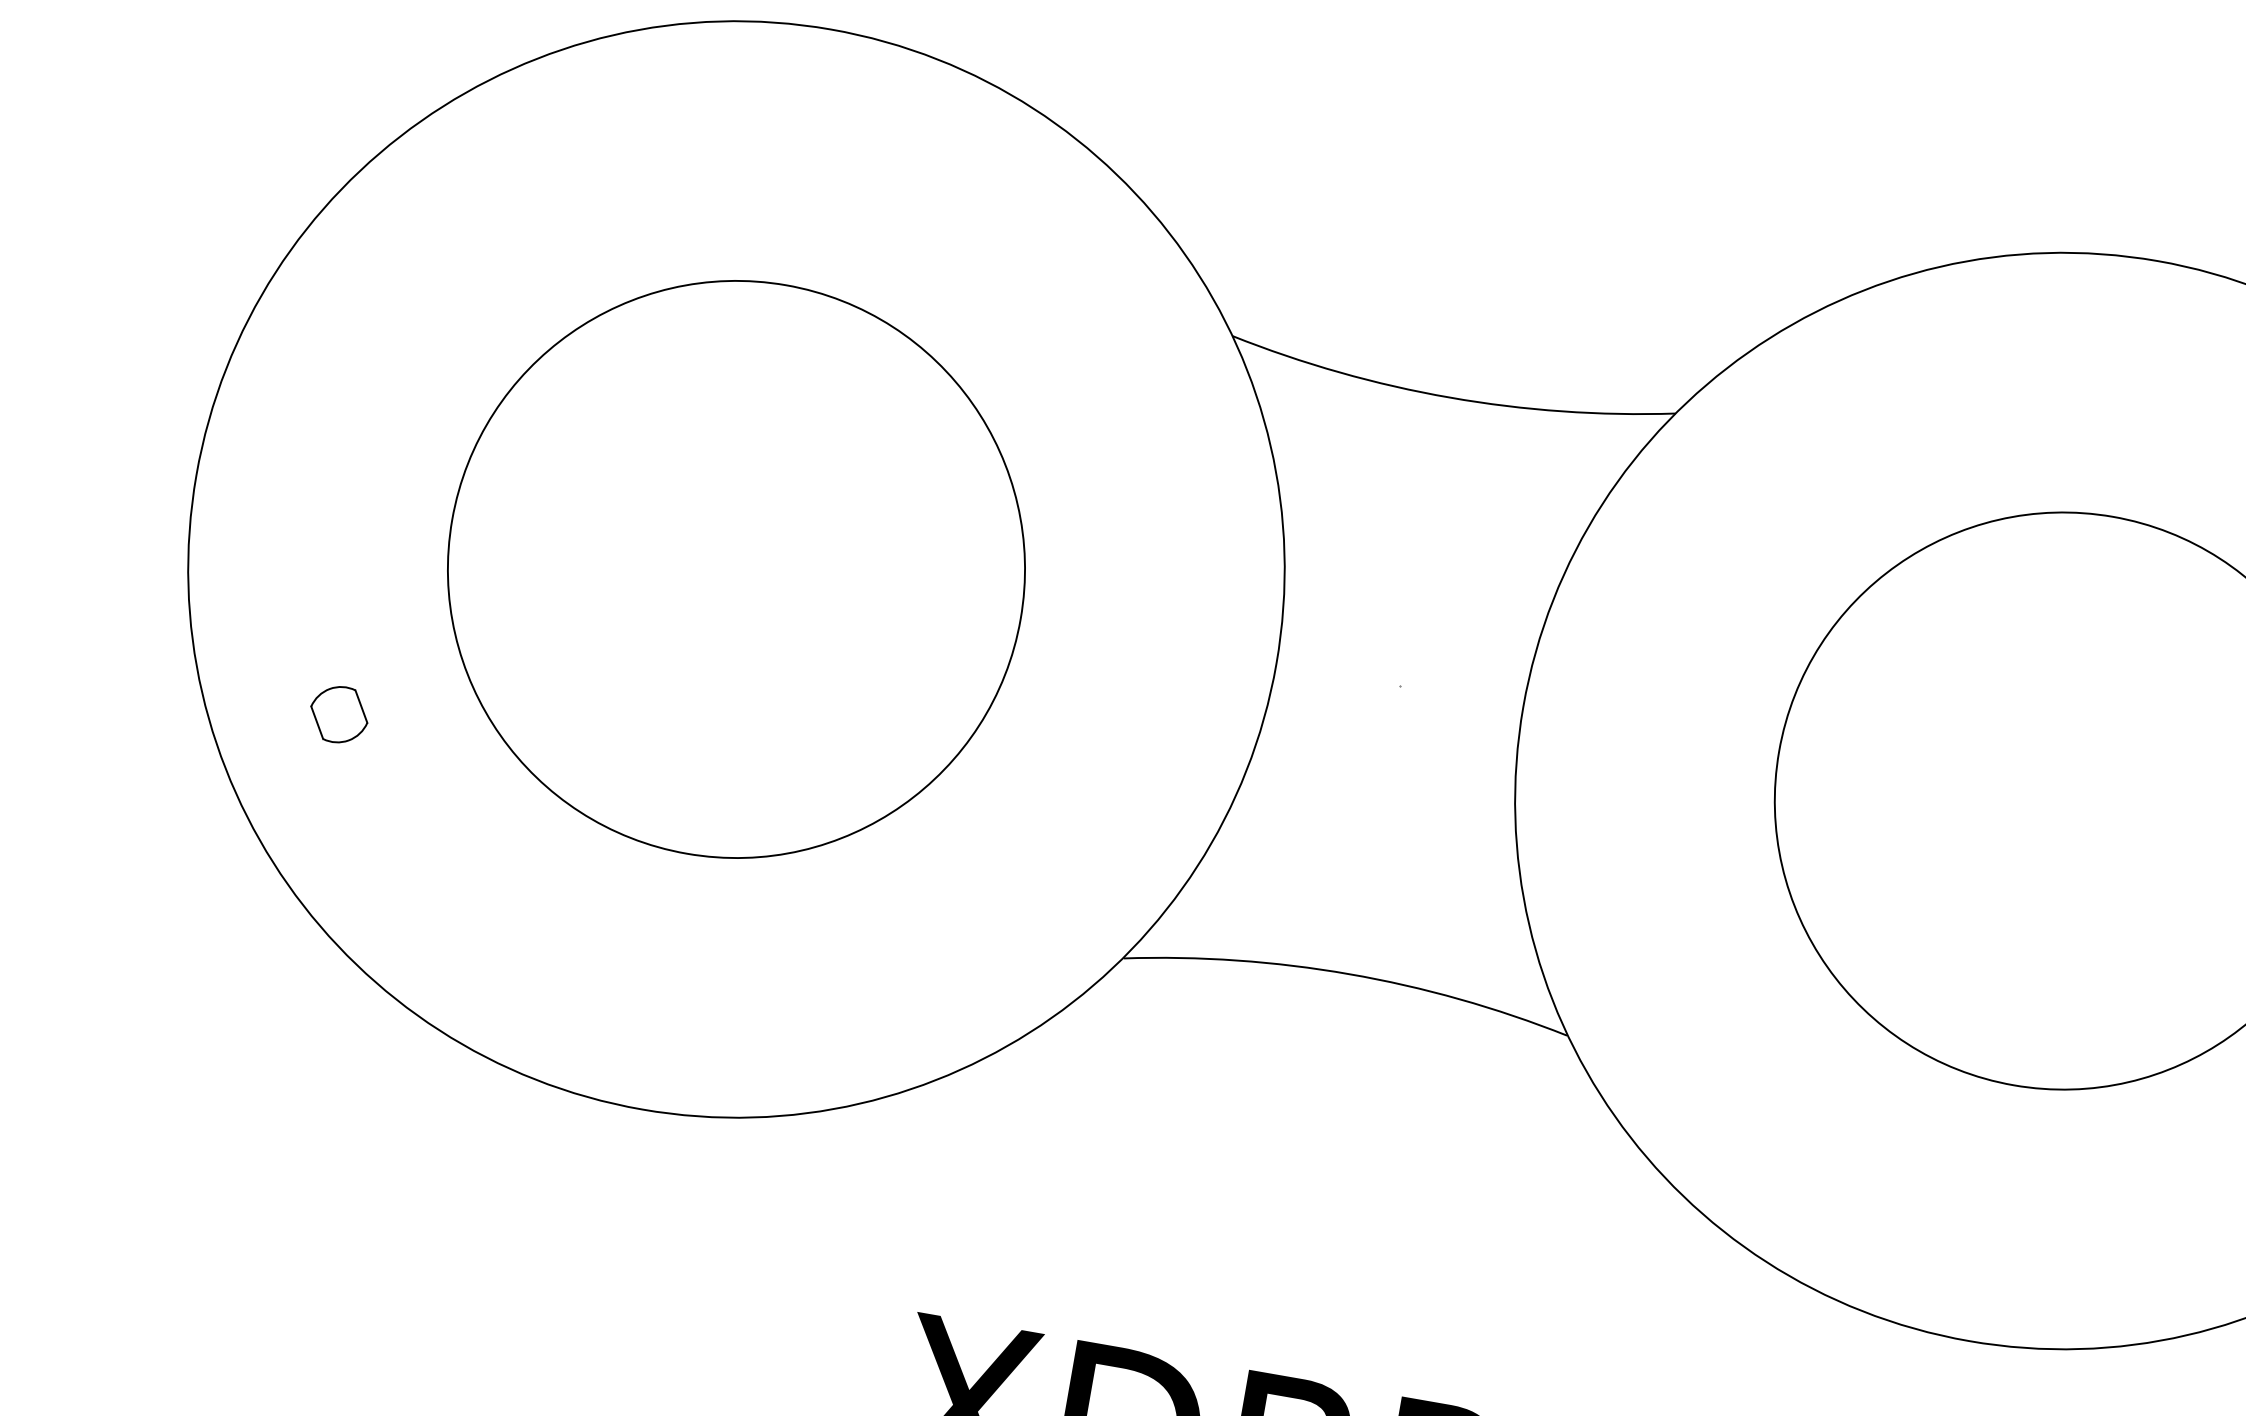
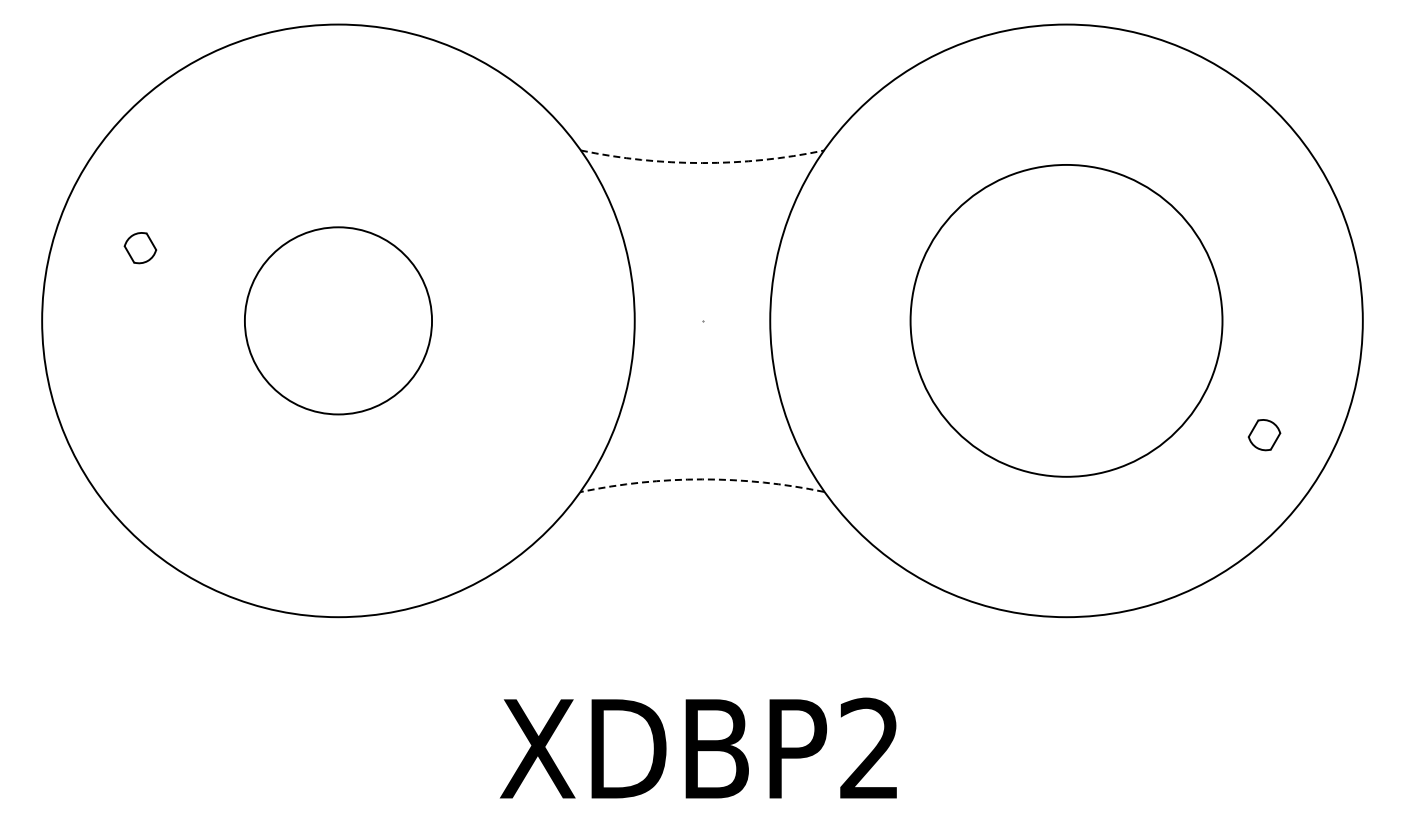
arc: (1449, 398) -> (702, 163), solid -> dashed
circle: (736, 568) -> (338, 320), size x0.6
part: (339, 715) -> (140, 248), moved
arc: (1349, 974) -> (702, 479), solid -> dashed

